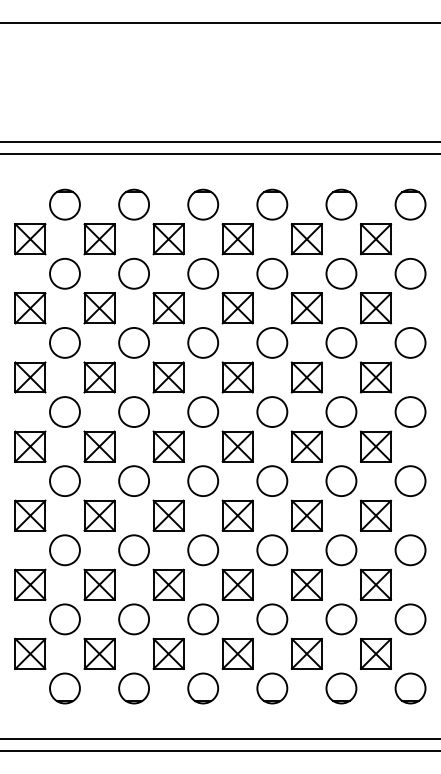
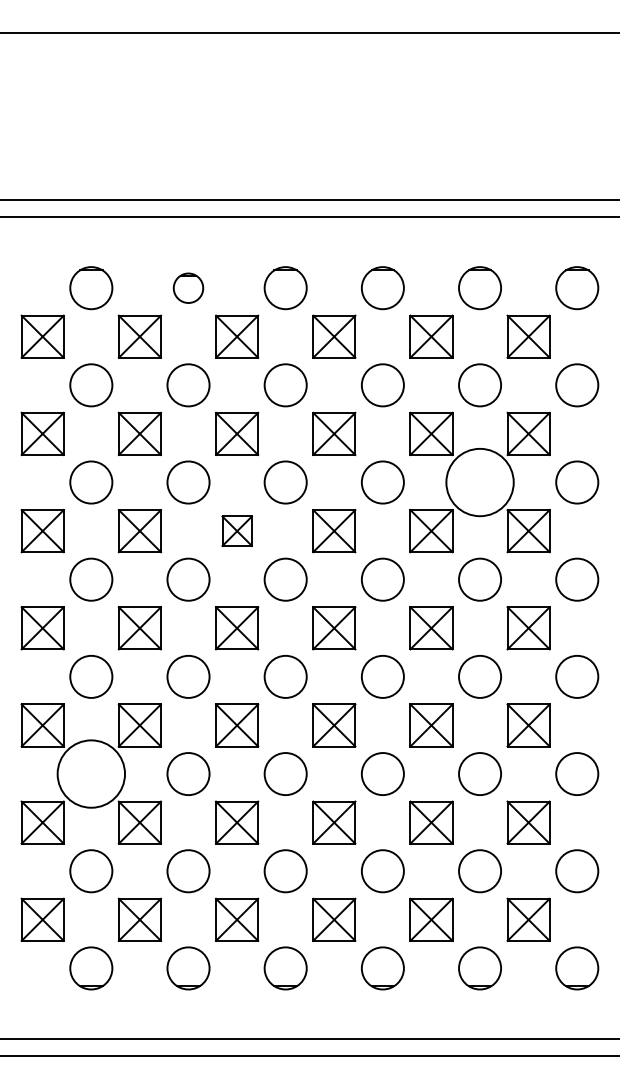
part: (134, 204) -> (188, 288), size x0.7
circle: (341, 342) -> (480, 482), size x1.6
part: (168, 377) -> (237, 531), size x0.7
circle: (65, 550) -> (91, 774), size x1.6

